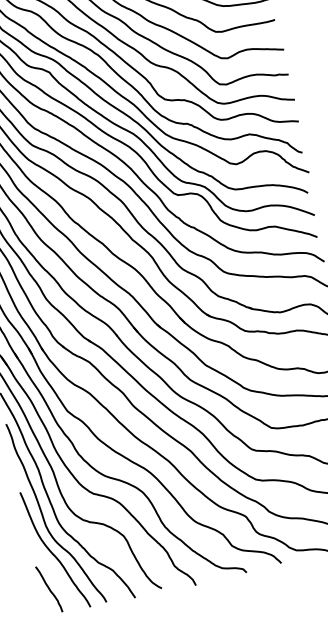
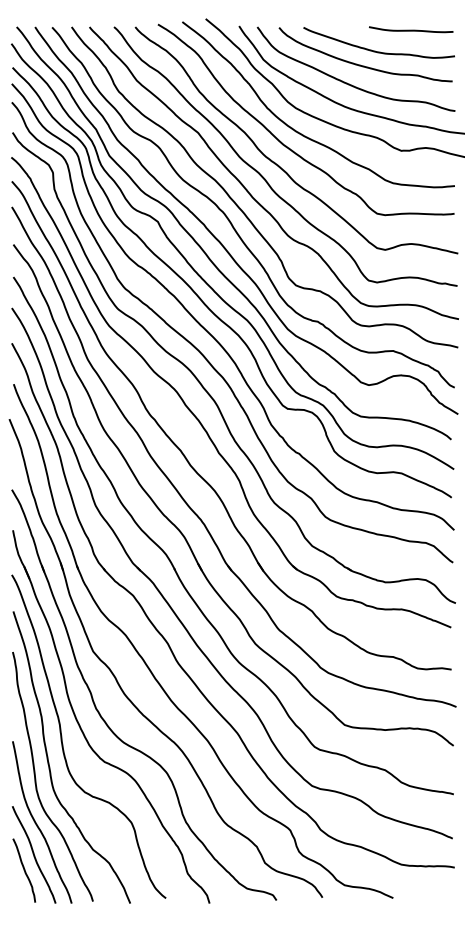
curve: (53, 575) -> (33, 854), added

